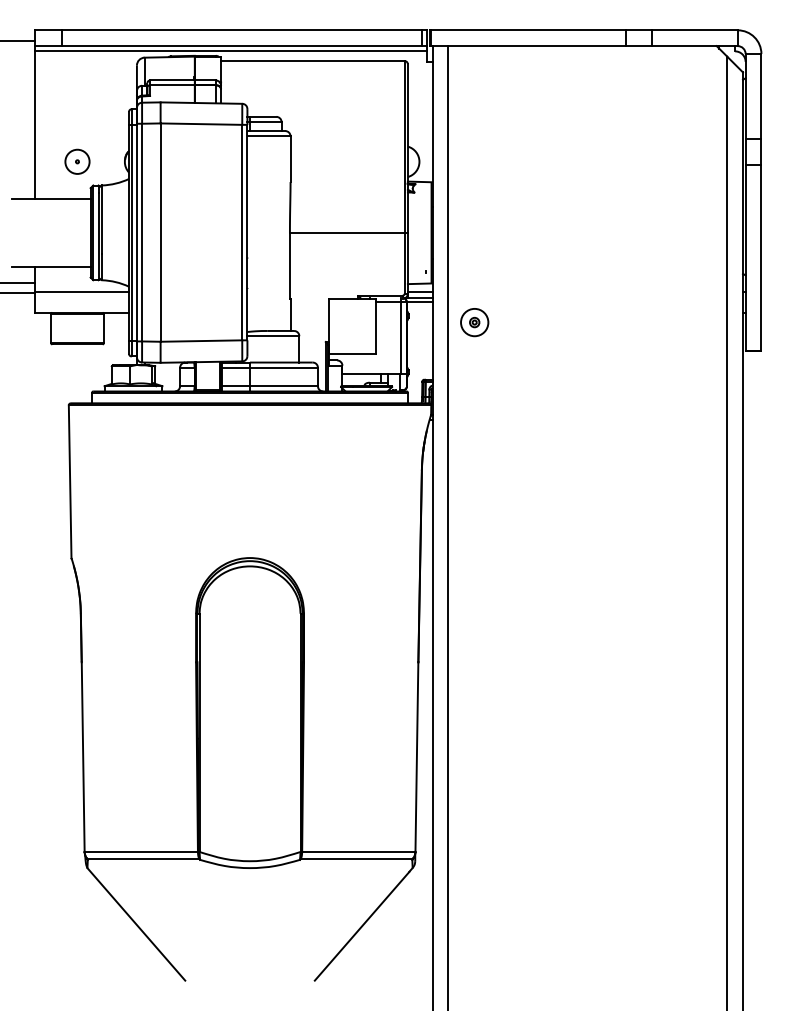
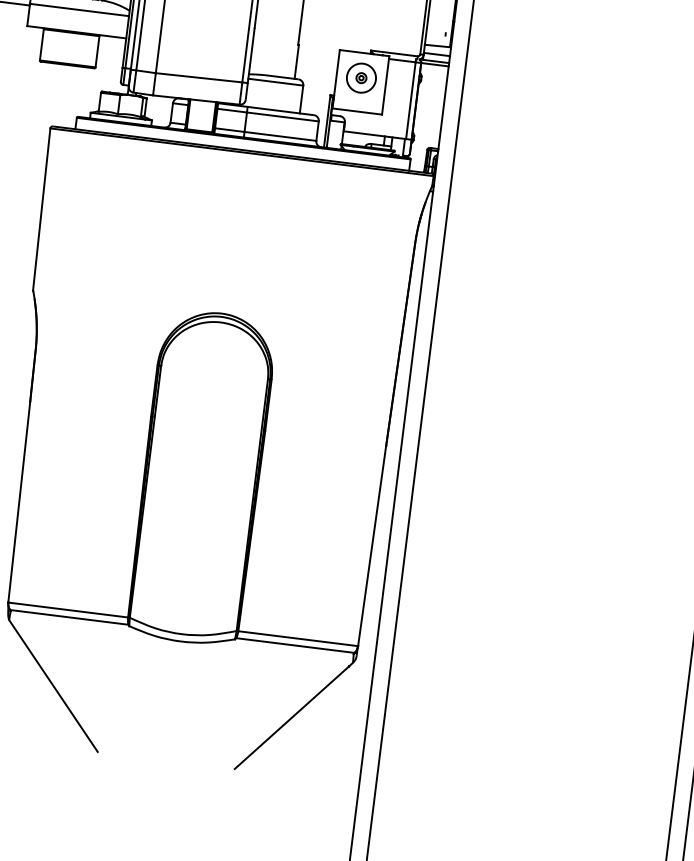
part: (474, 322) -> (361, 78), moved

